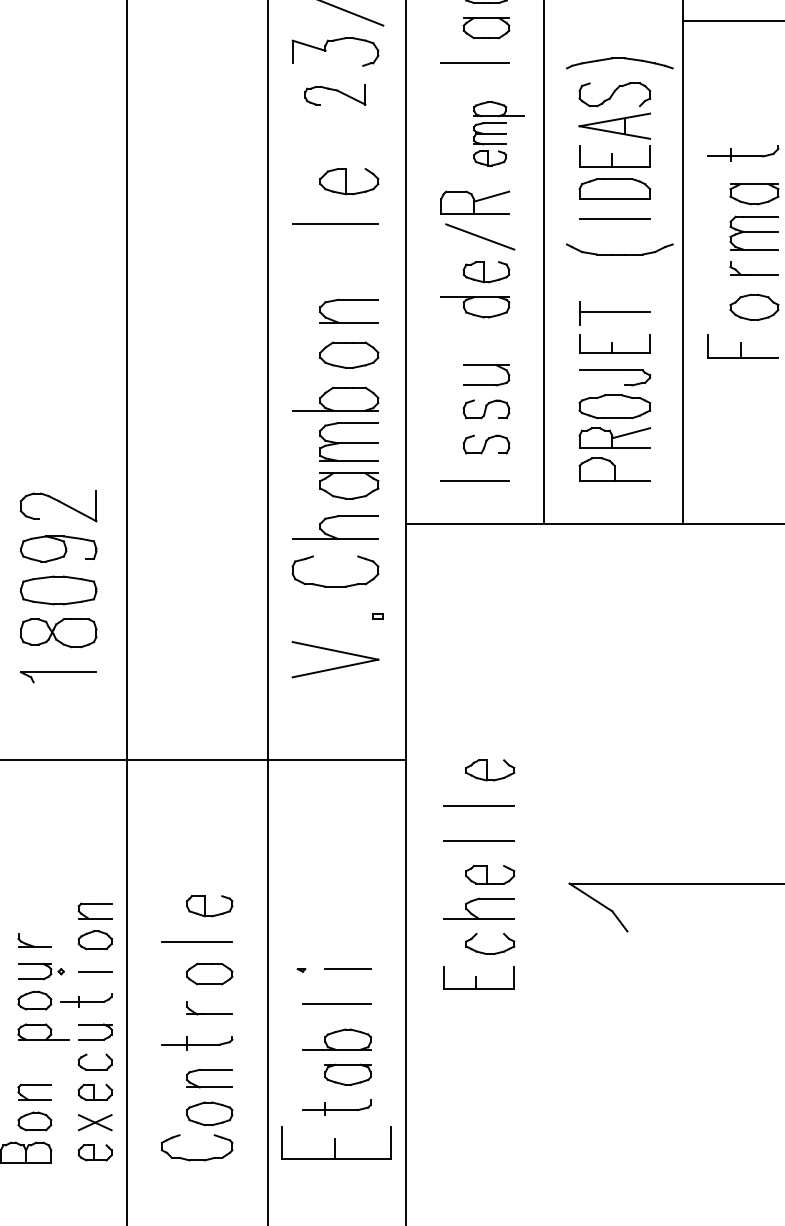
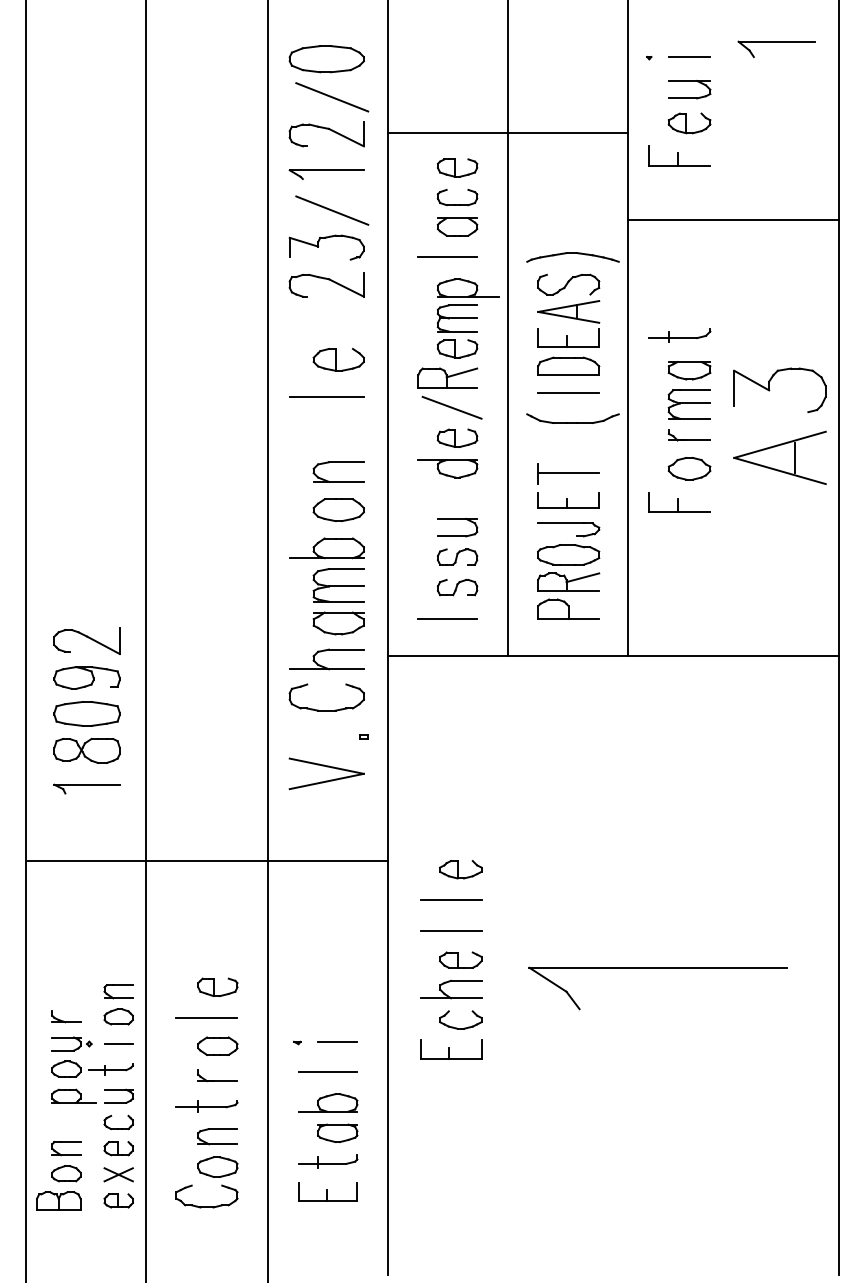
part: (335, 94) -> (326, 284), size x1.43
part: (497, 133) -> (467, 318), size x1.43
part: (336, 1141) -> (327, 1191), size x0.62

